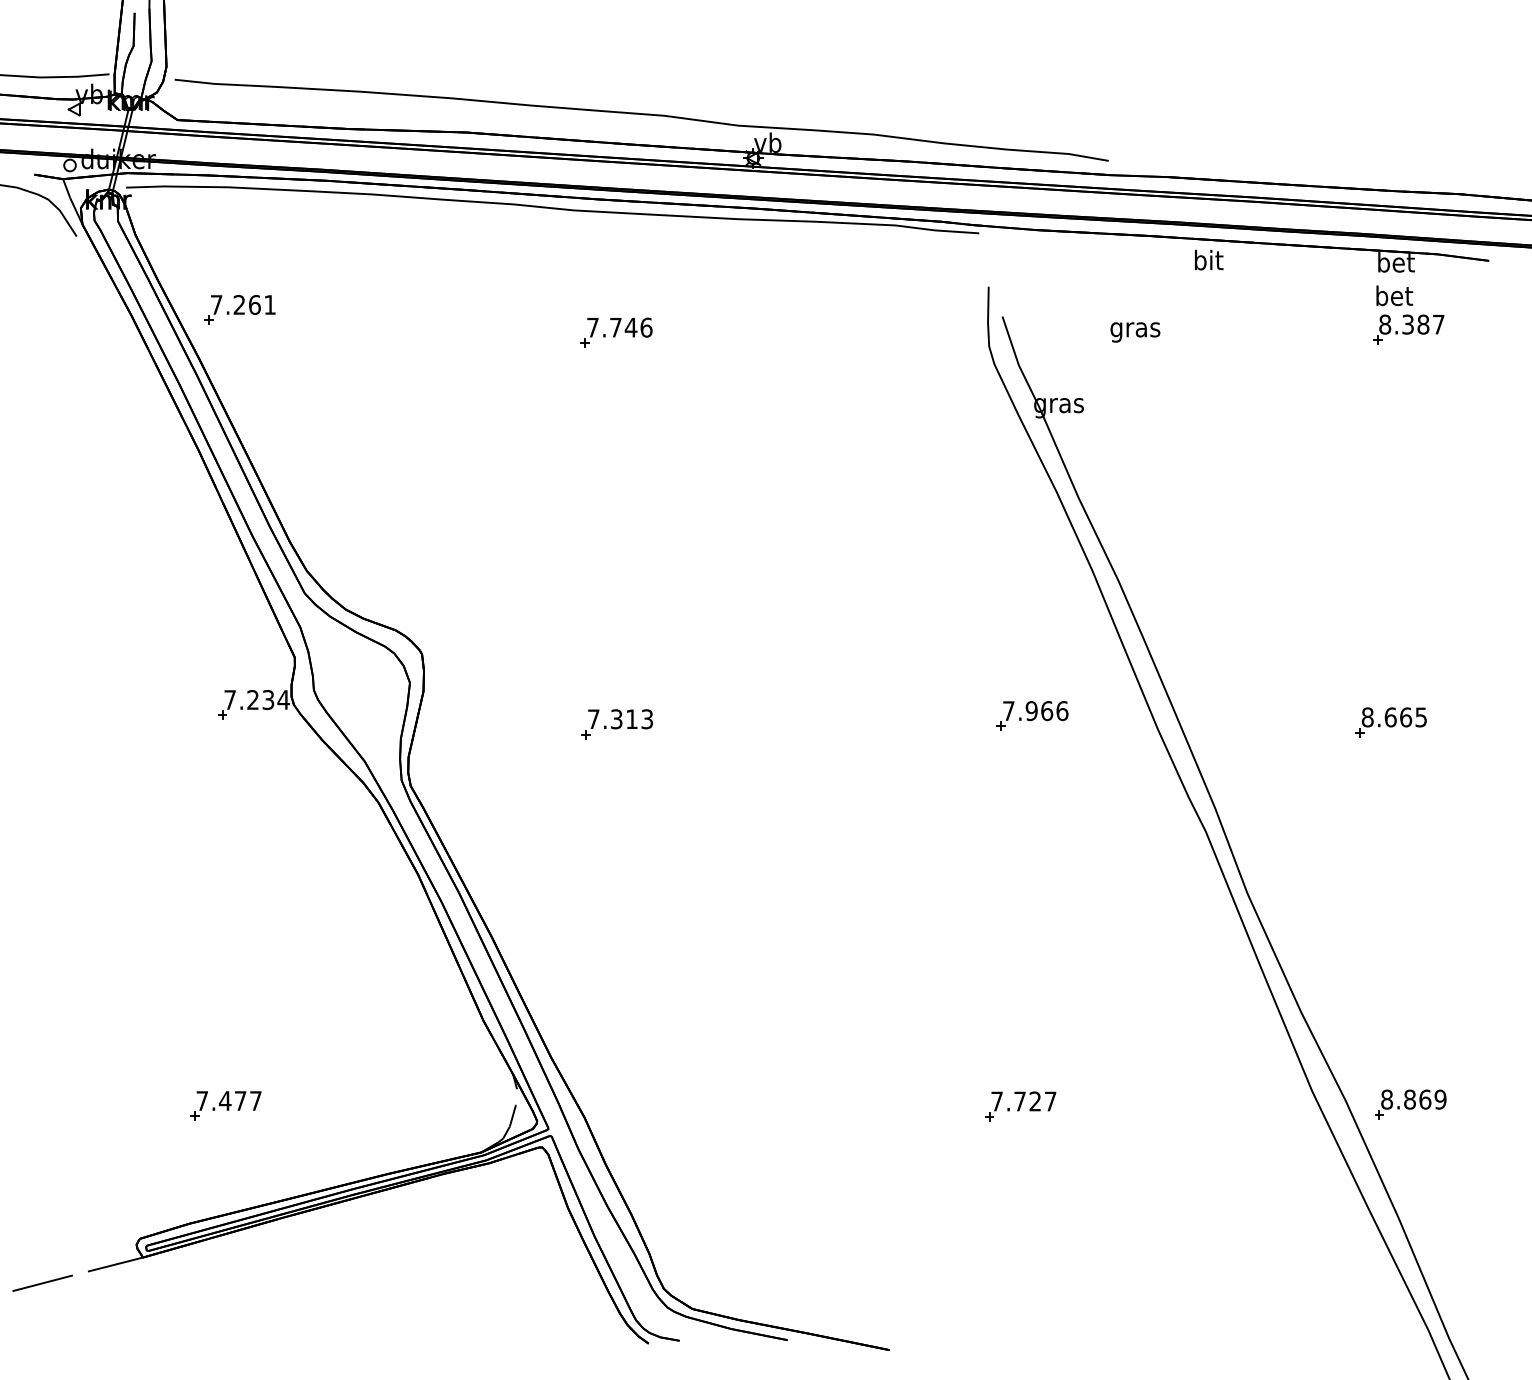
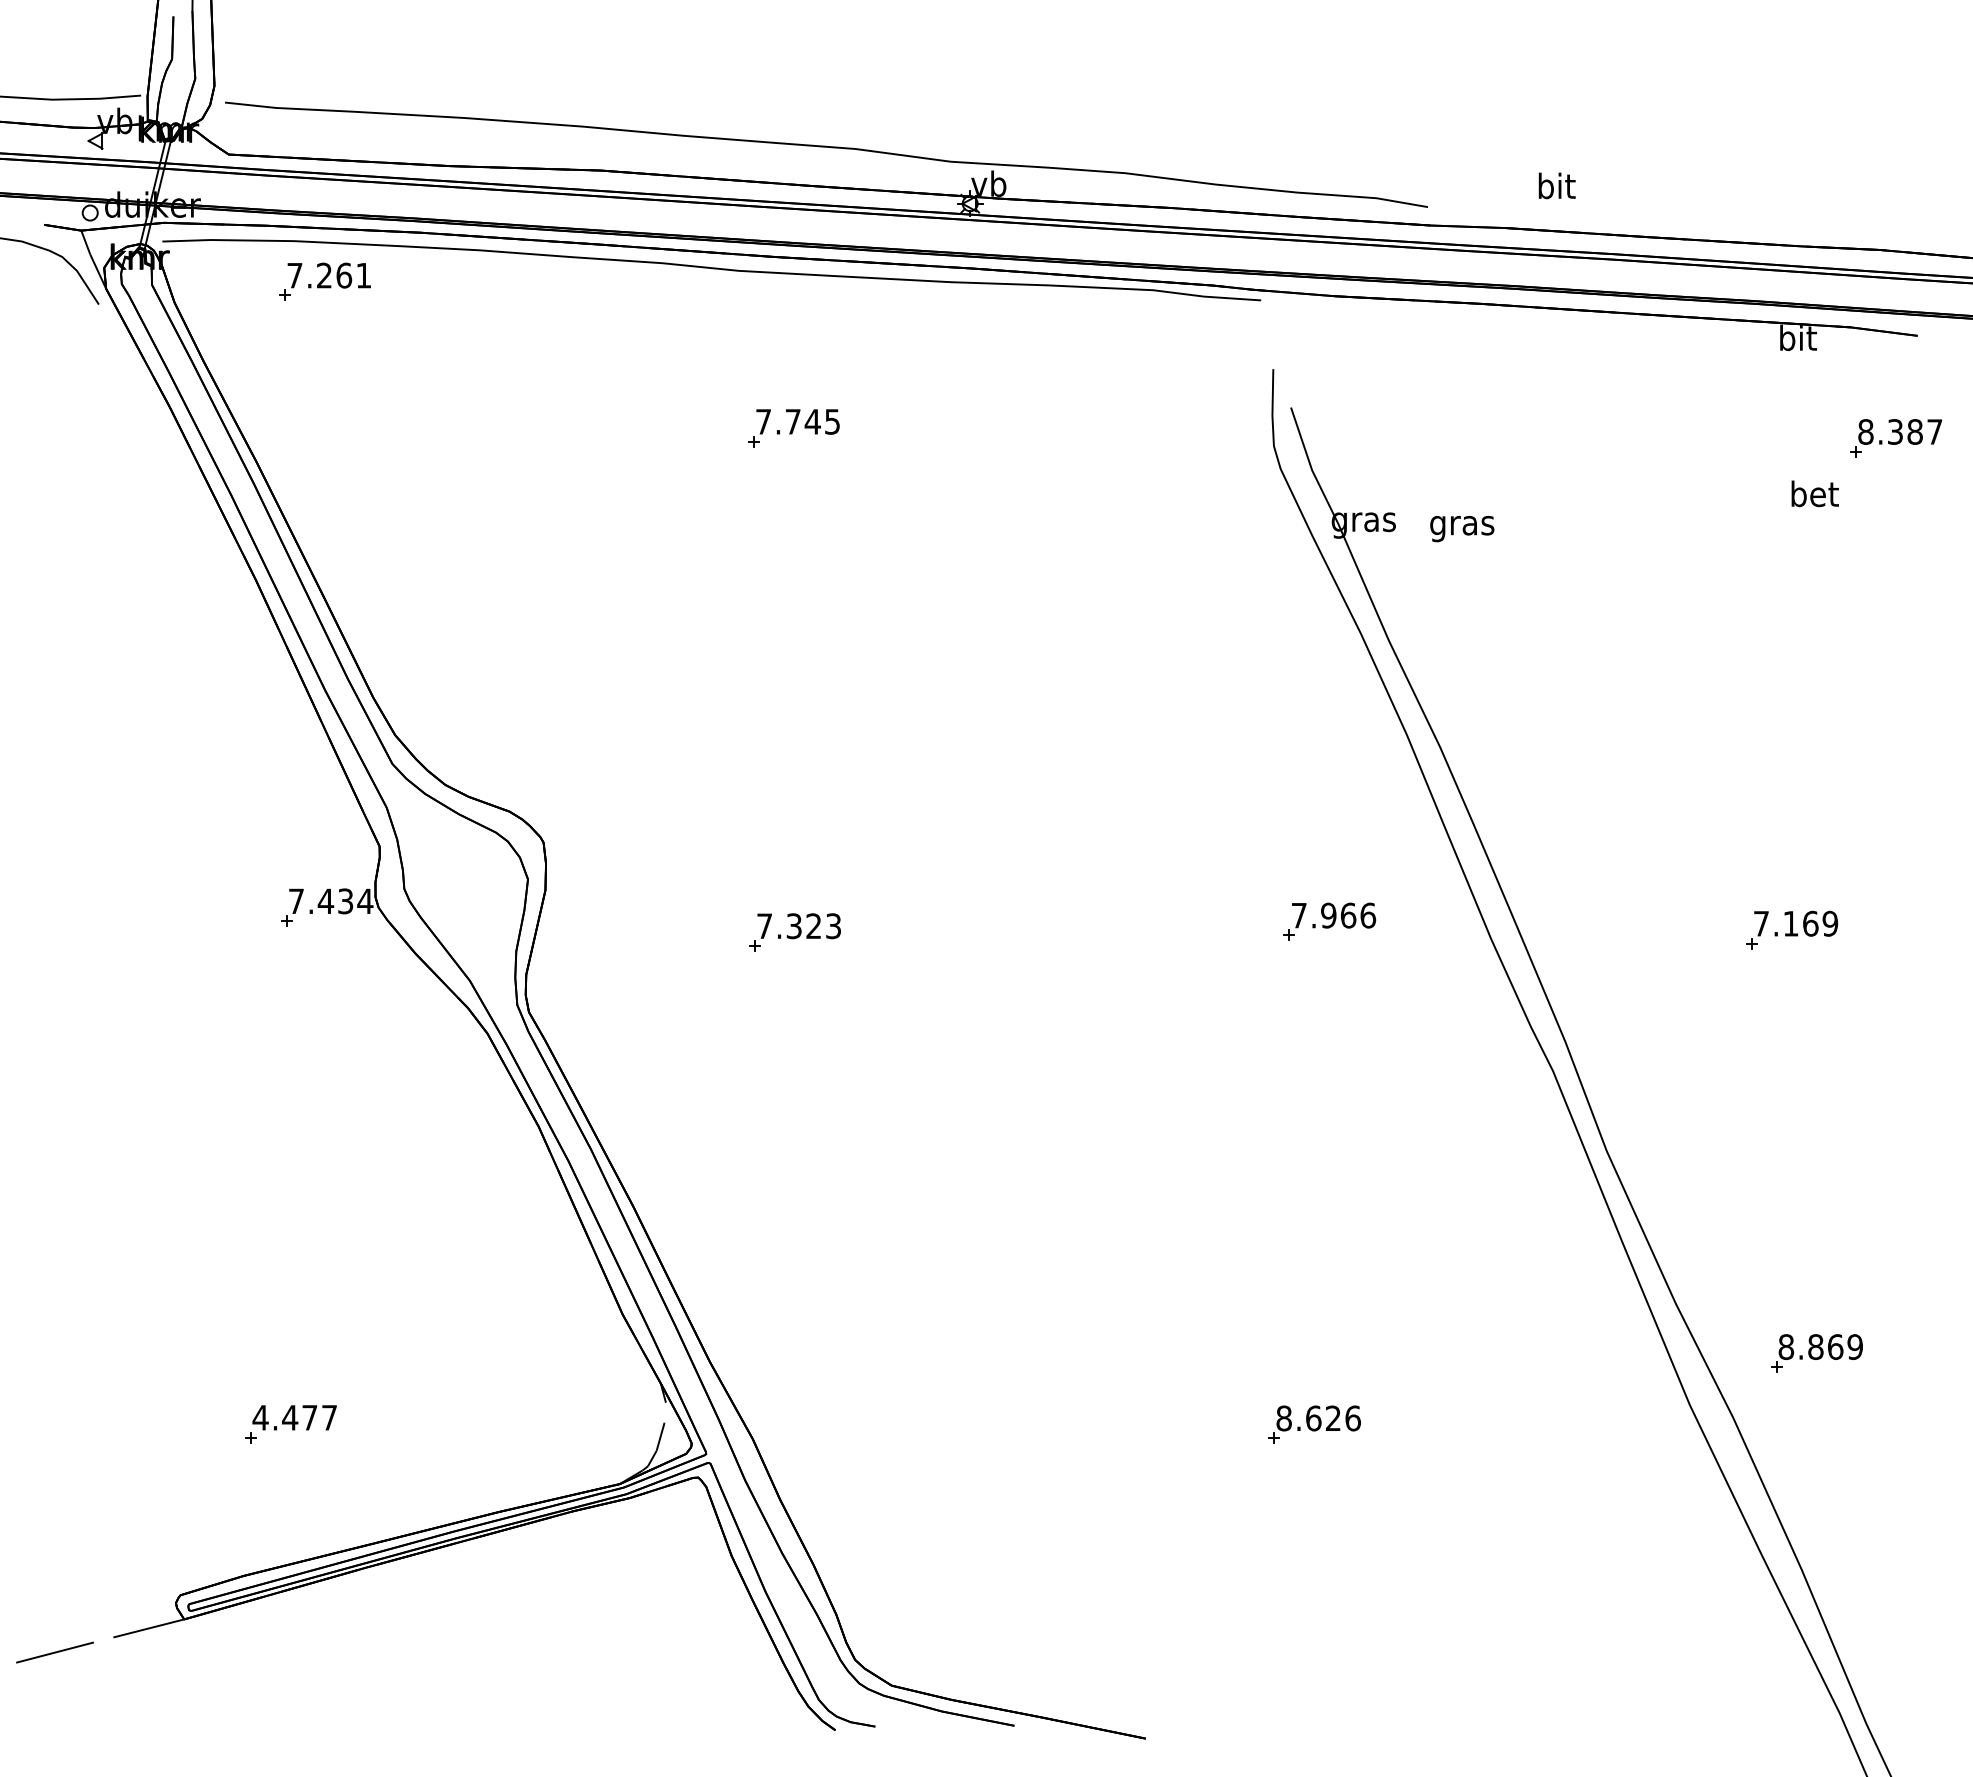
text: (1208, 259) -> (1556, 185), moved
text: (1396, 262) -> (1798, 337), bet -> bit
text: (1394, 295) -> (1814, 493), moved
part: (239, 309) -> (324, 281), moved
text: (646, 327) -> (832, 421), 7.746 -> 7.745
part: (1408, 329) -> (1896, 438), moved
text: (1135, 332) -> (1462, 529), moved
text: (252, 699) -> (325, 900), 7.234 -> 7.434
text: (1394, 717) -> (1795, 923), 8.665 -> 7.169
text: (631, 718) -> (813, 925), 7.313 -> 7.323
text: (202, 1100) -> (260, 1417), 7.477 -> 4.477
text: (1023, 1101) -> (1318, 1418), 7.727 -> 8.626
part: (1410, 1104) -> (1816, 1353), moved

